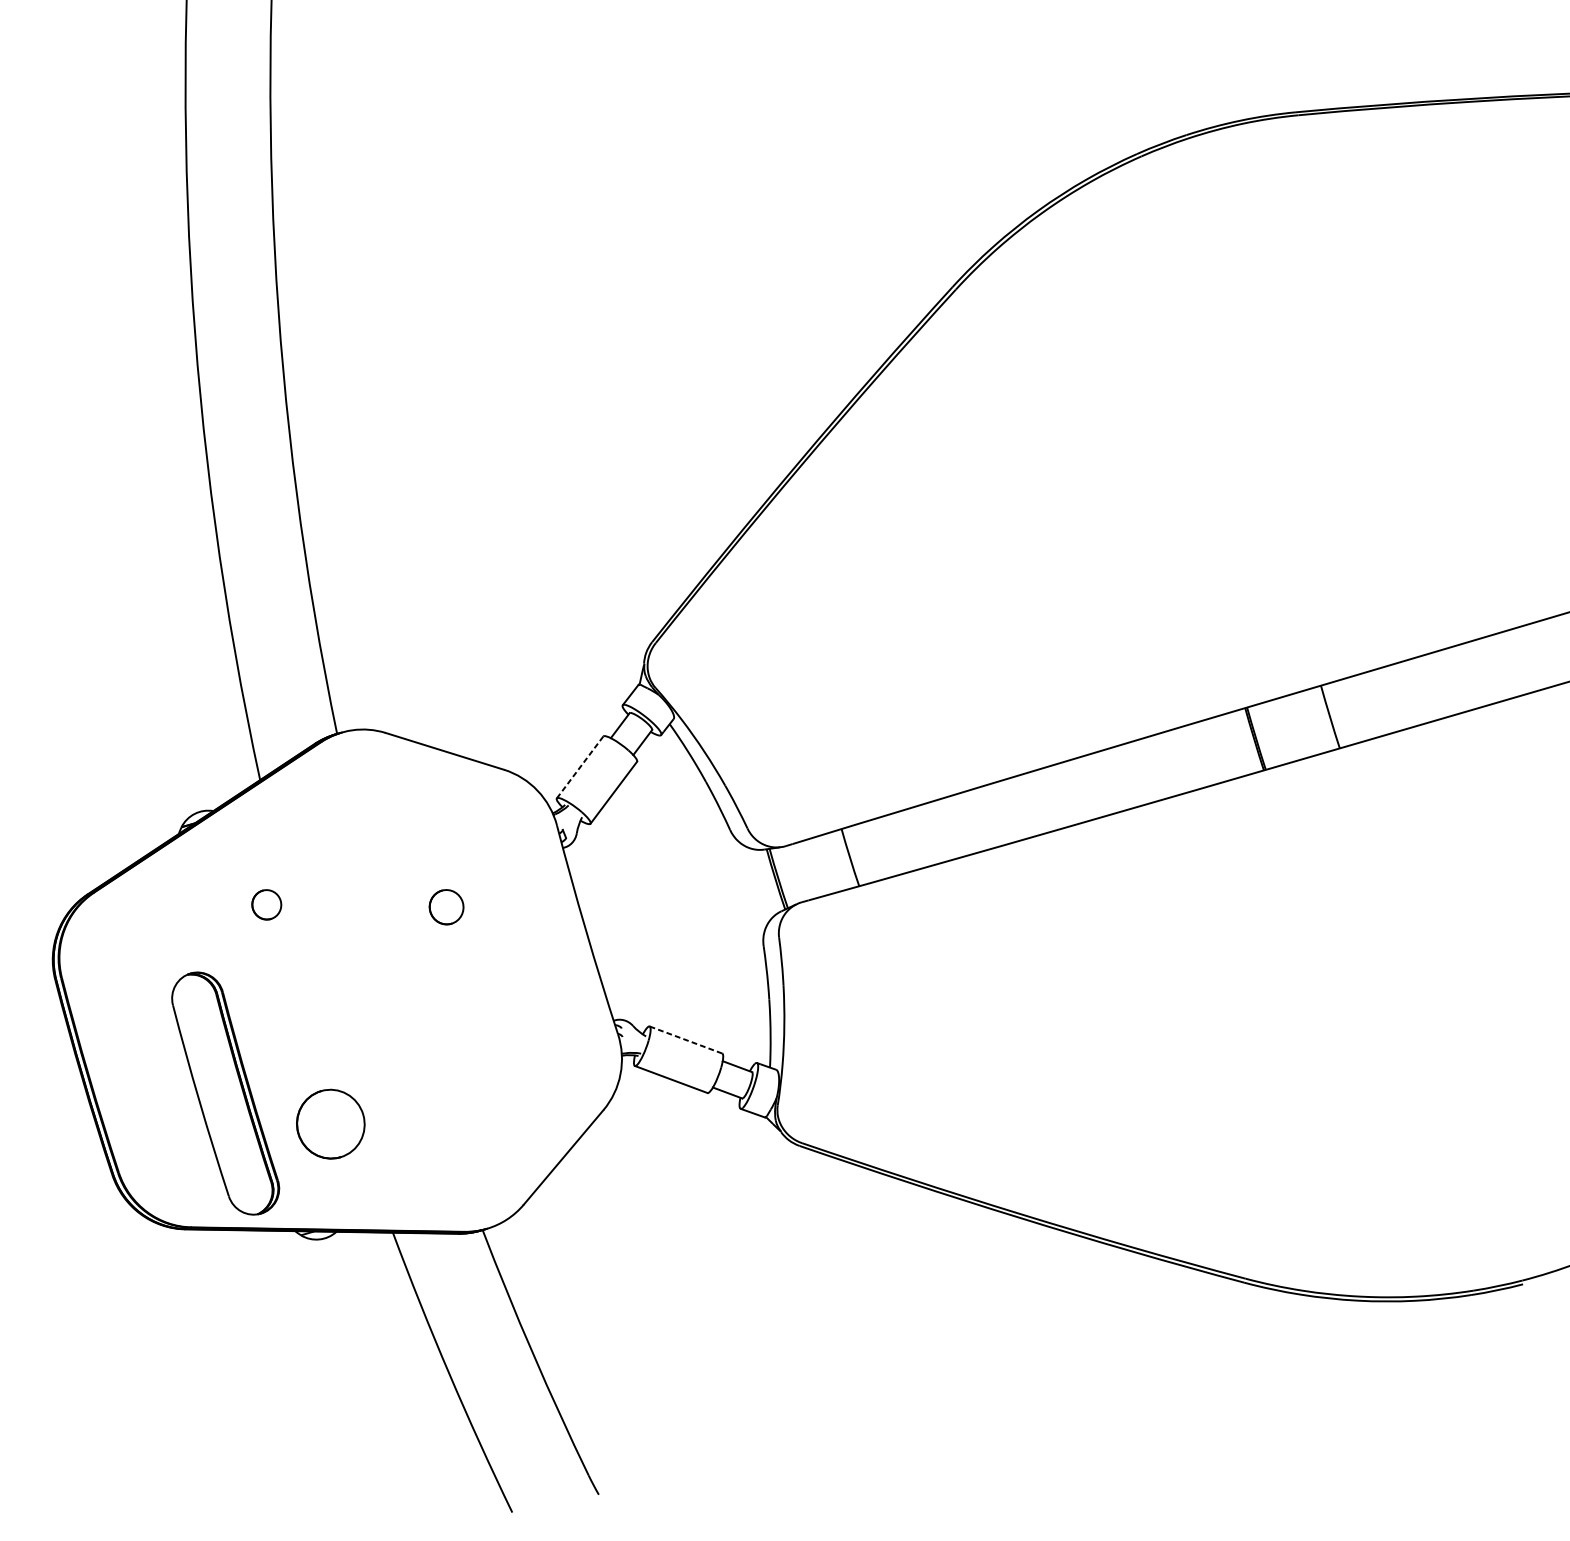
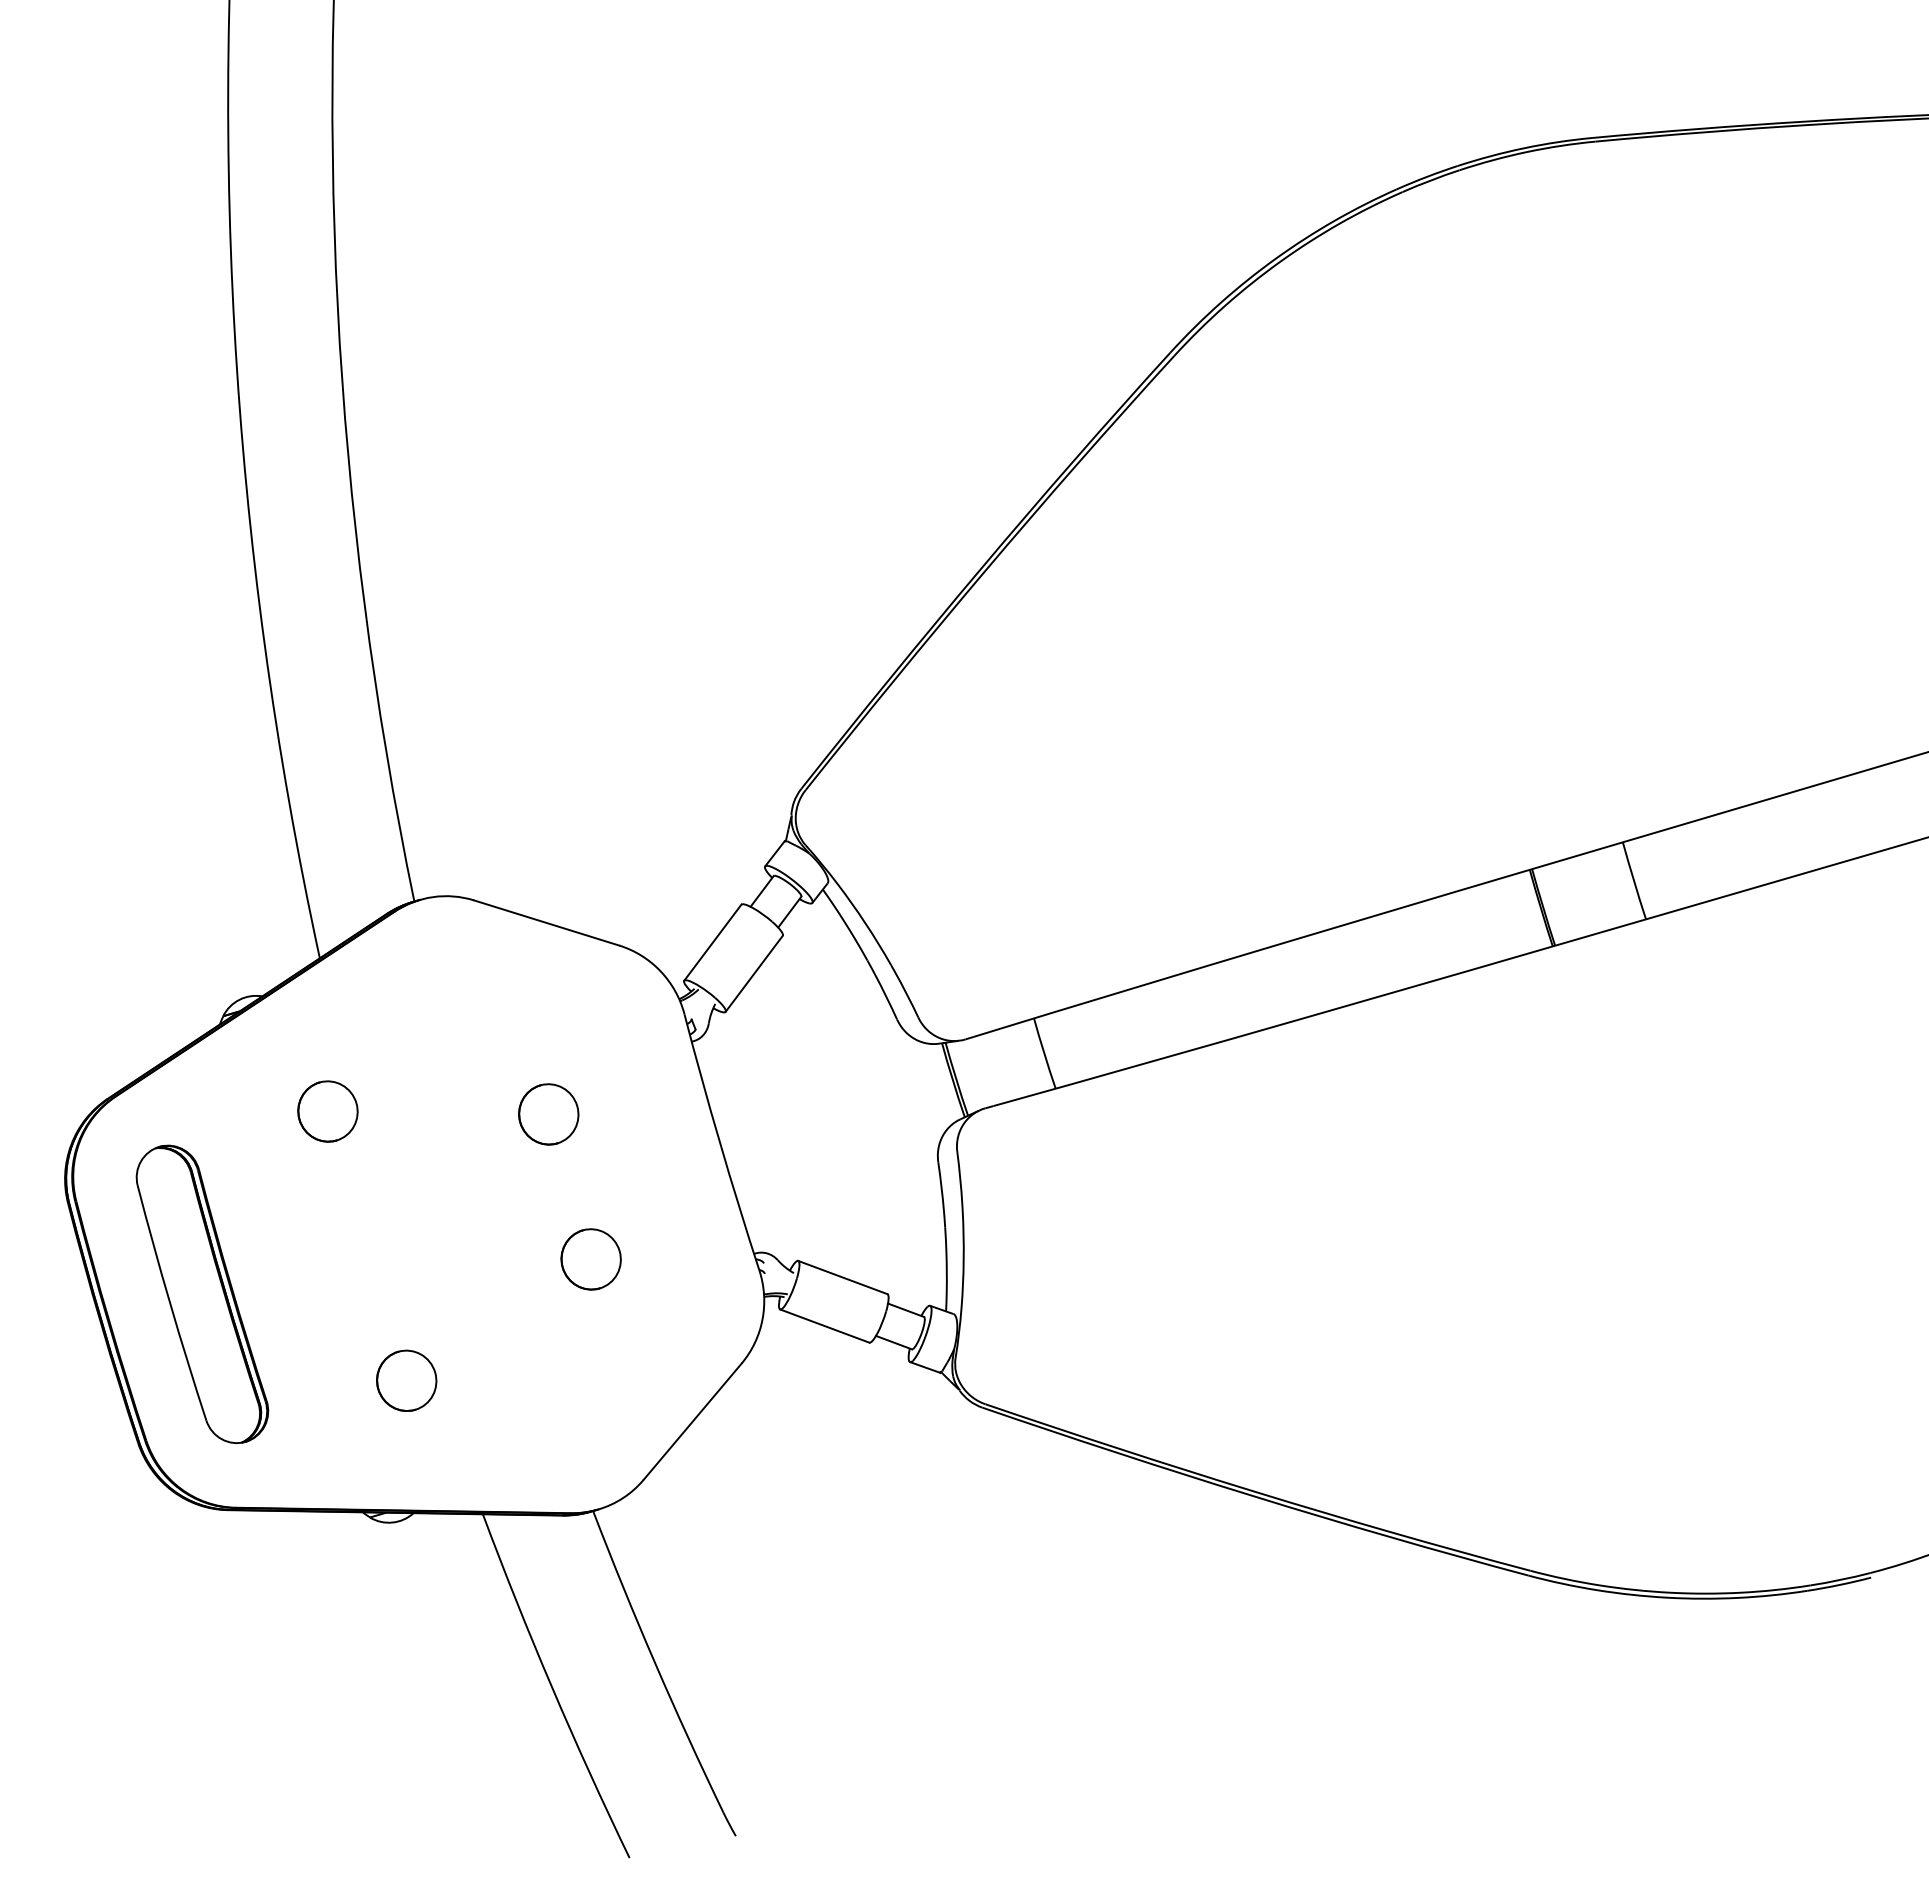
line: (579, 767) -> (712, 942), dashed -> solid
part: (266, 904) -> (327, 1111), size x1.67
part: (446, 907) -> (548, 1114), size x1.43
part: (480, 1025) -> (590, 1259), added
line: (685, 1039) -> (842, 1277), dashed -> solid
part: (225, 1093) -> (202, 1294), moved
part: (330, 1123) -> (406, 1380), size x0.71

